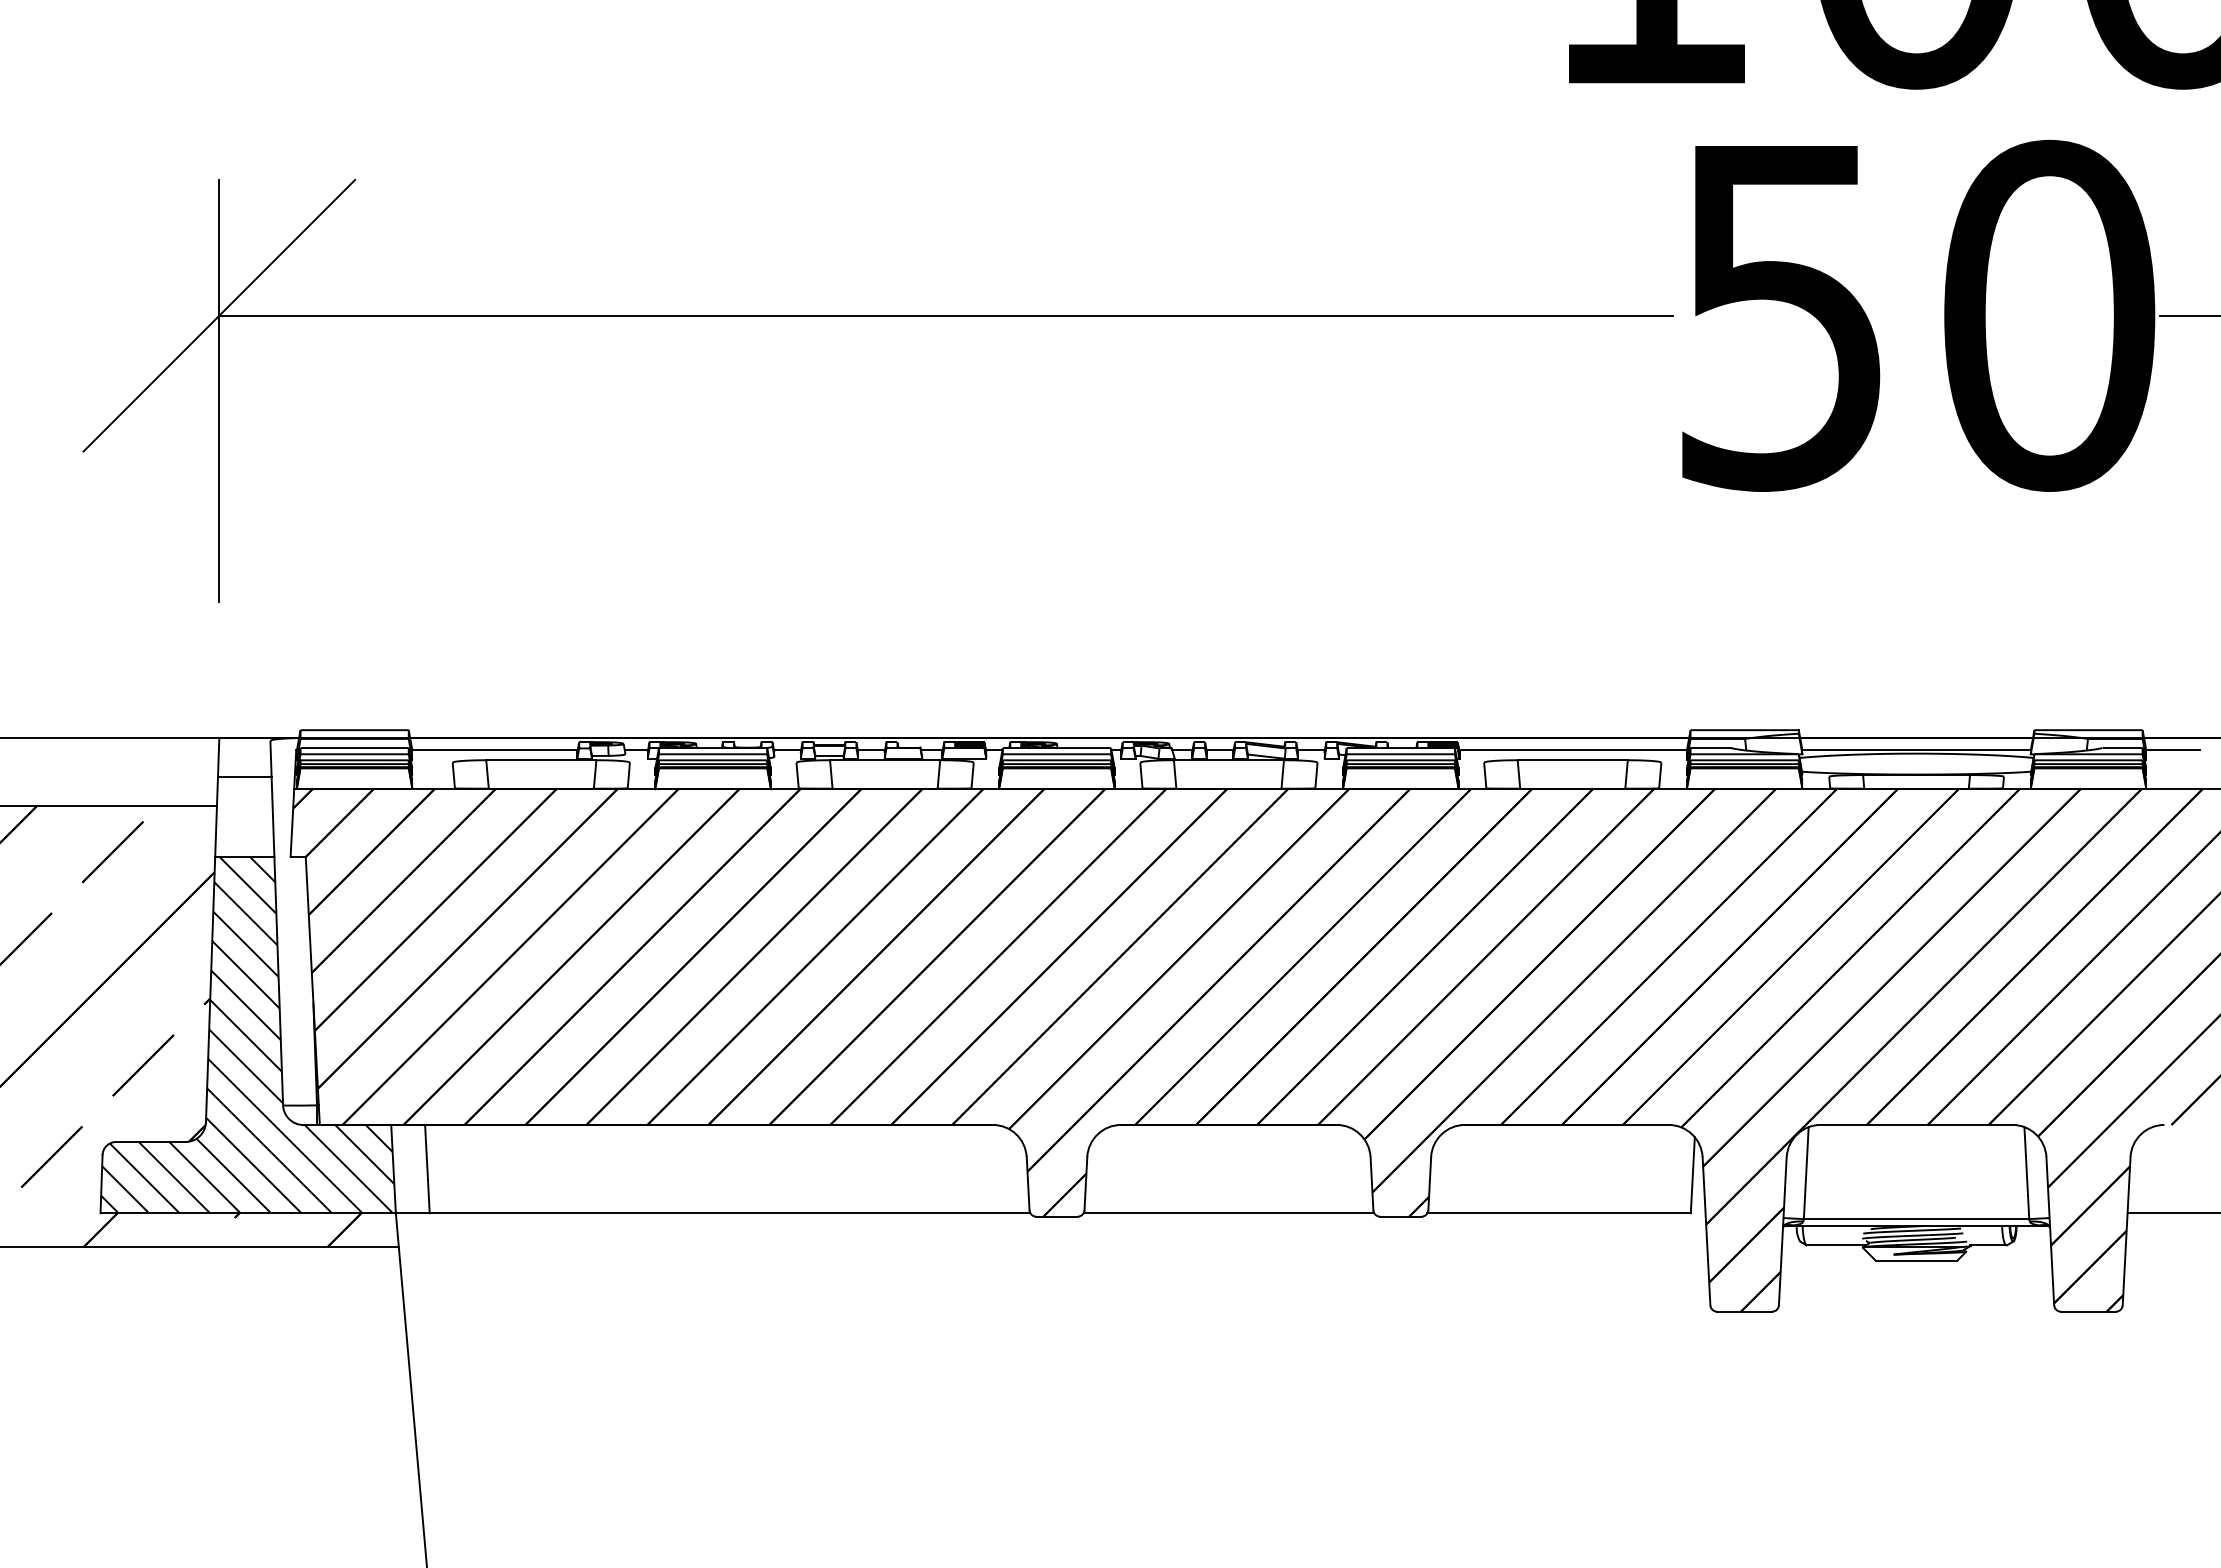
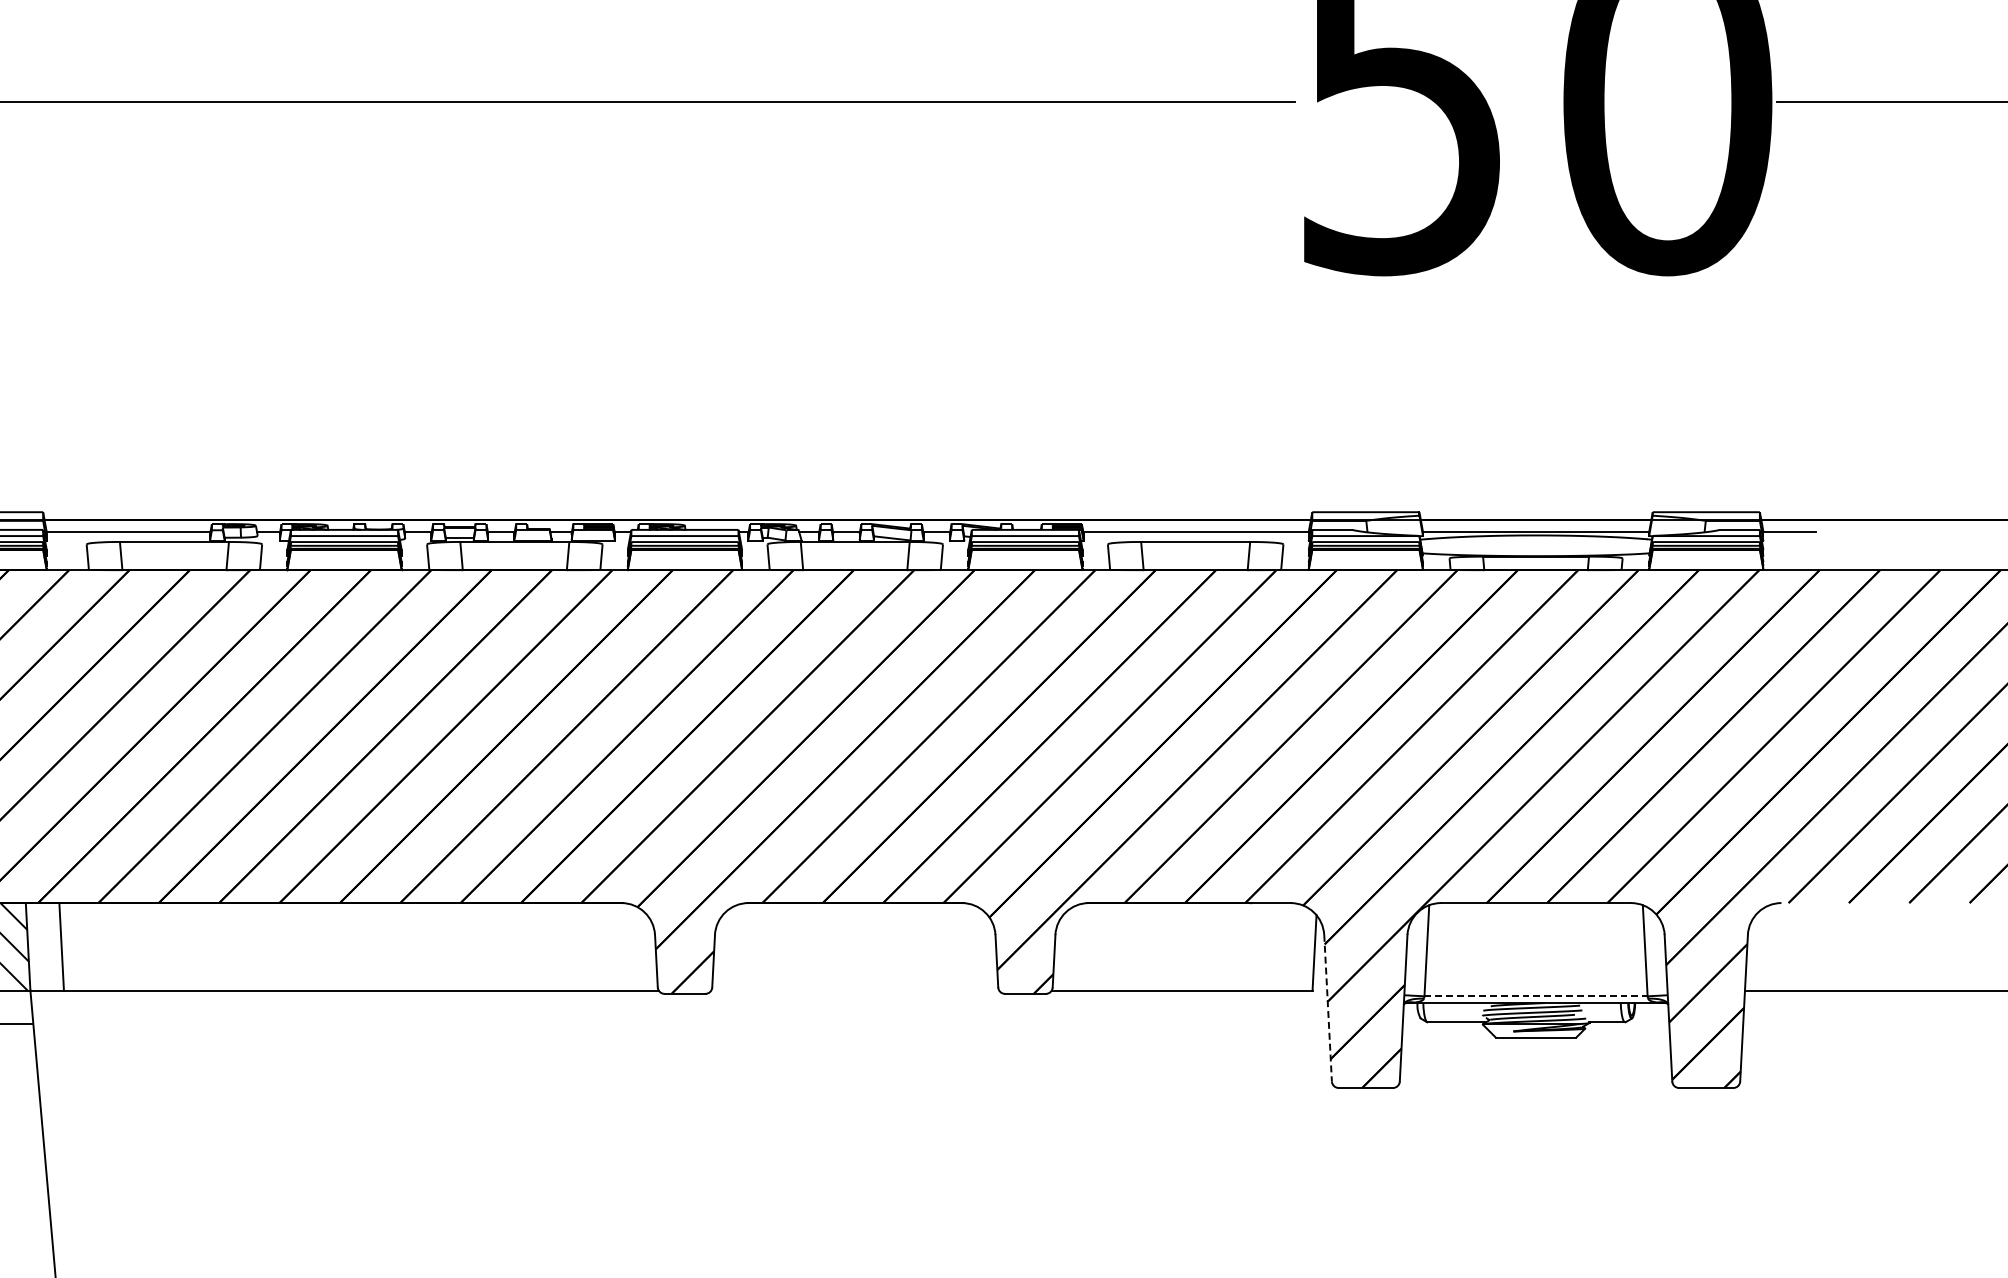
line: (1228, 1213) -> (854, 990), removed
line: (1916, 1219) -> (1536, 996), solid -> dashed
line: (1706, 1231) -> (1328, 1008), solid -> dashed

